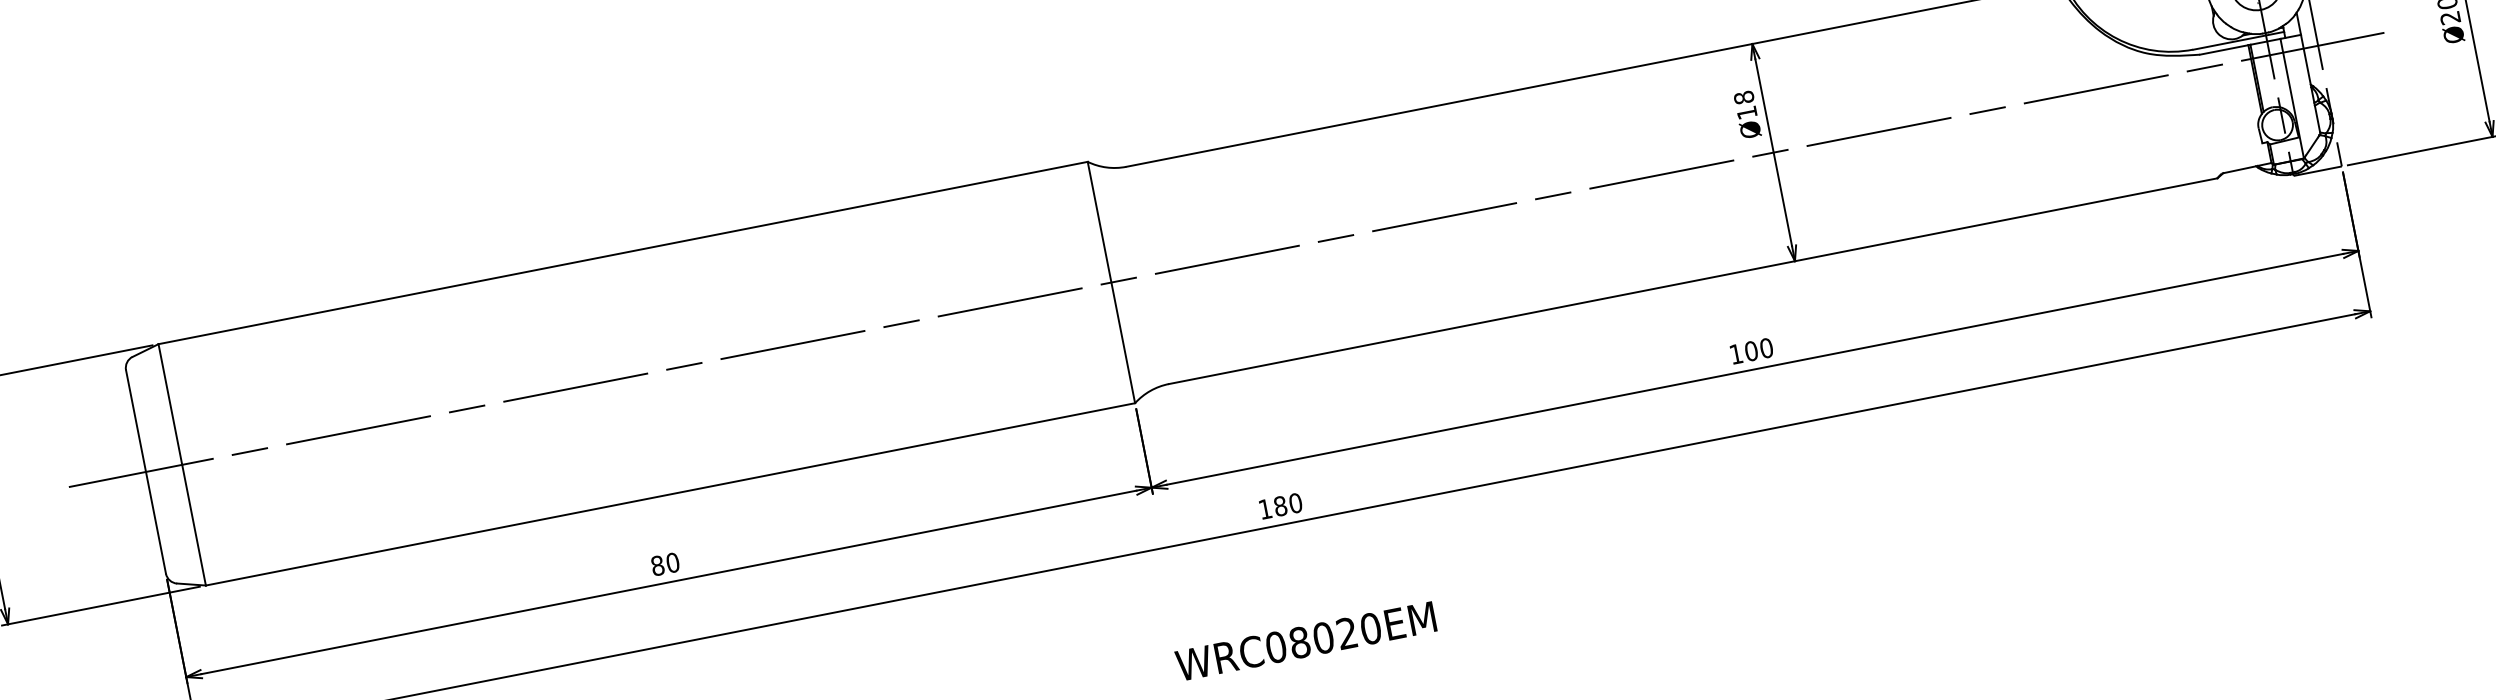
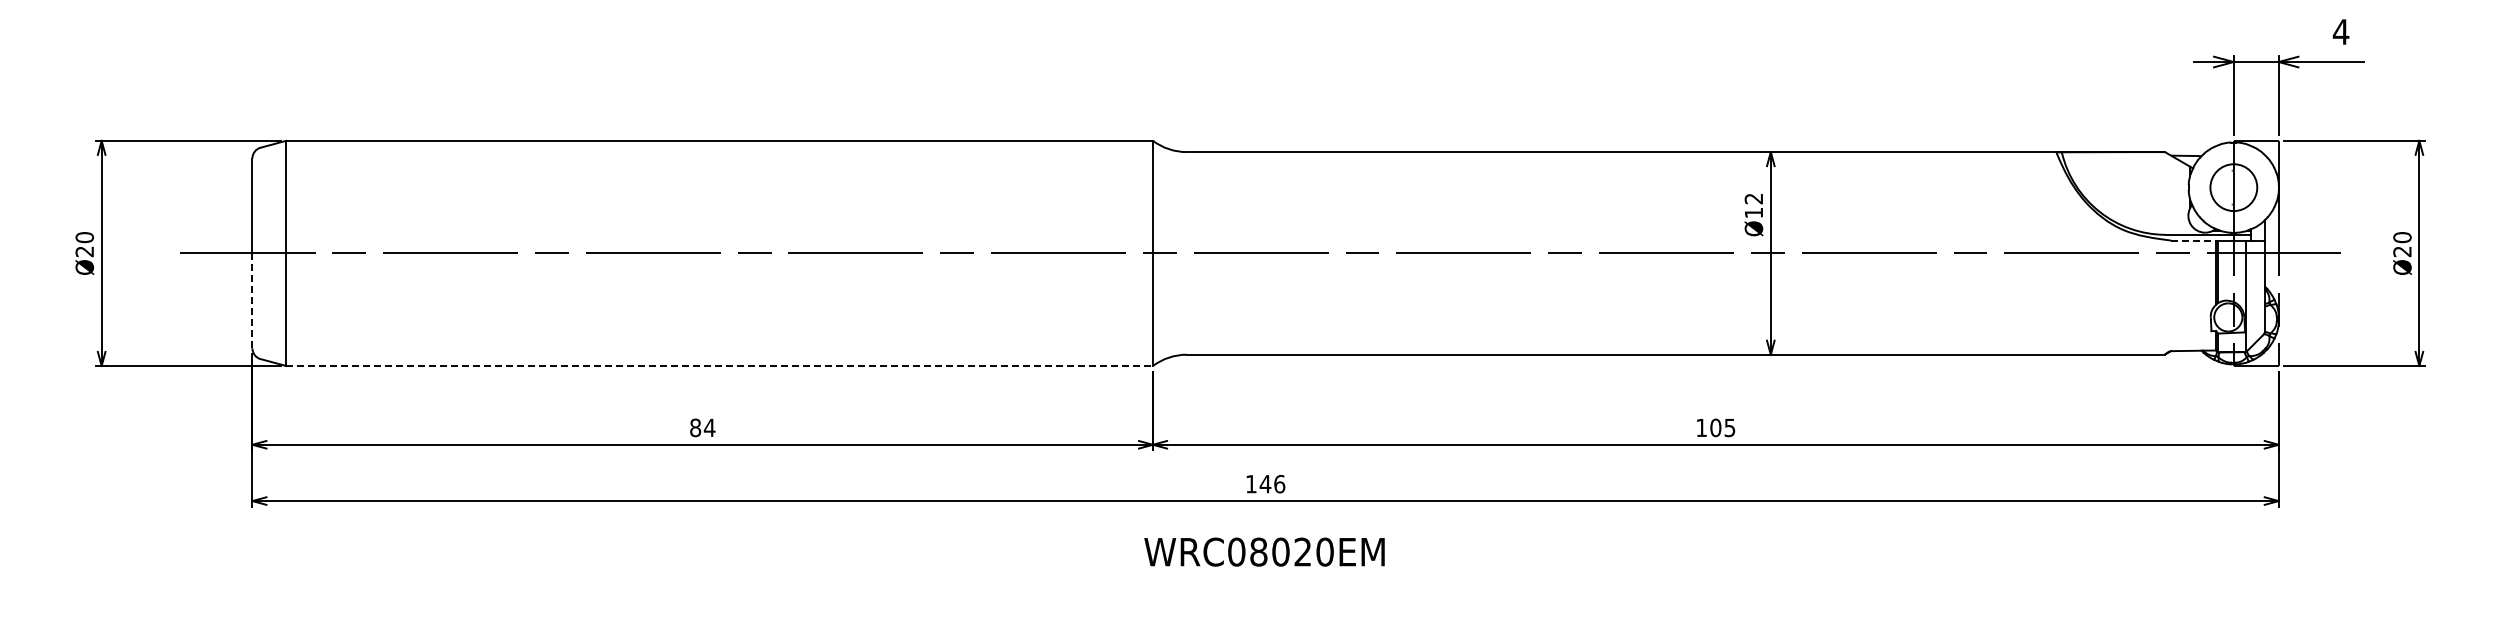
line: (2224, 49) -> (2193, 240), solid -> dashed
text: (1743, 97) -> (1753, 198), Ø18 -> Ø12
text: (1766, 347) -> (1729, 427), 100 -> 105
line: (671, 493) -> (720, 365), solid -> dashed
text: (1287, 504) -> (1272, 483), 180 -> 146
line: (155, 522) -> (252, 300), solid -> dashed
text: (672, 562) -> (709, 427), 80 -> 84
text: (1305, 640) -> (1264, 551), moved

